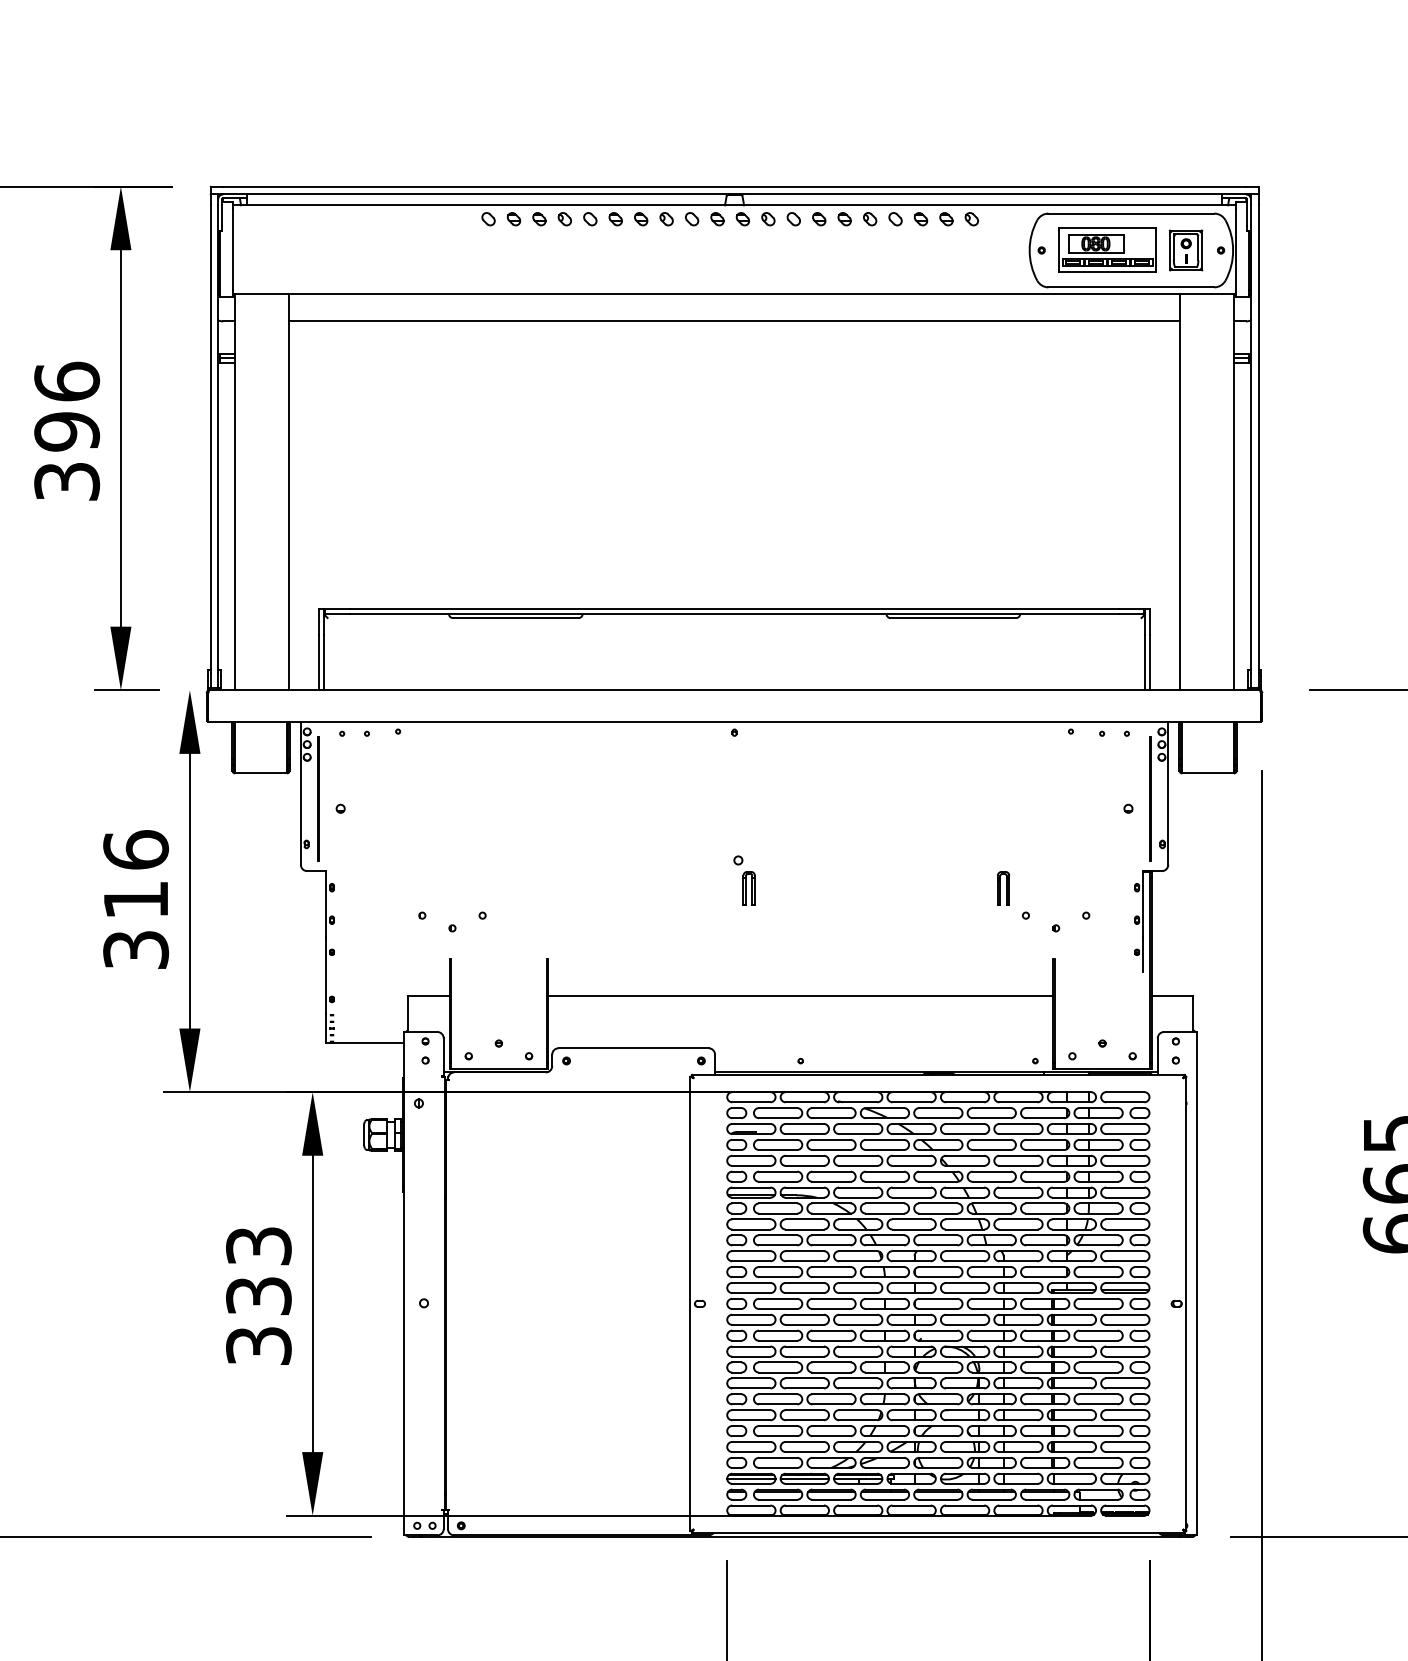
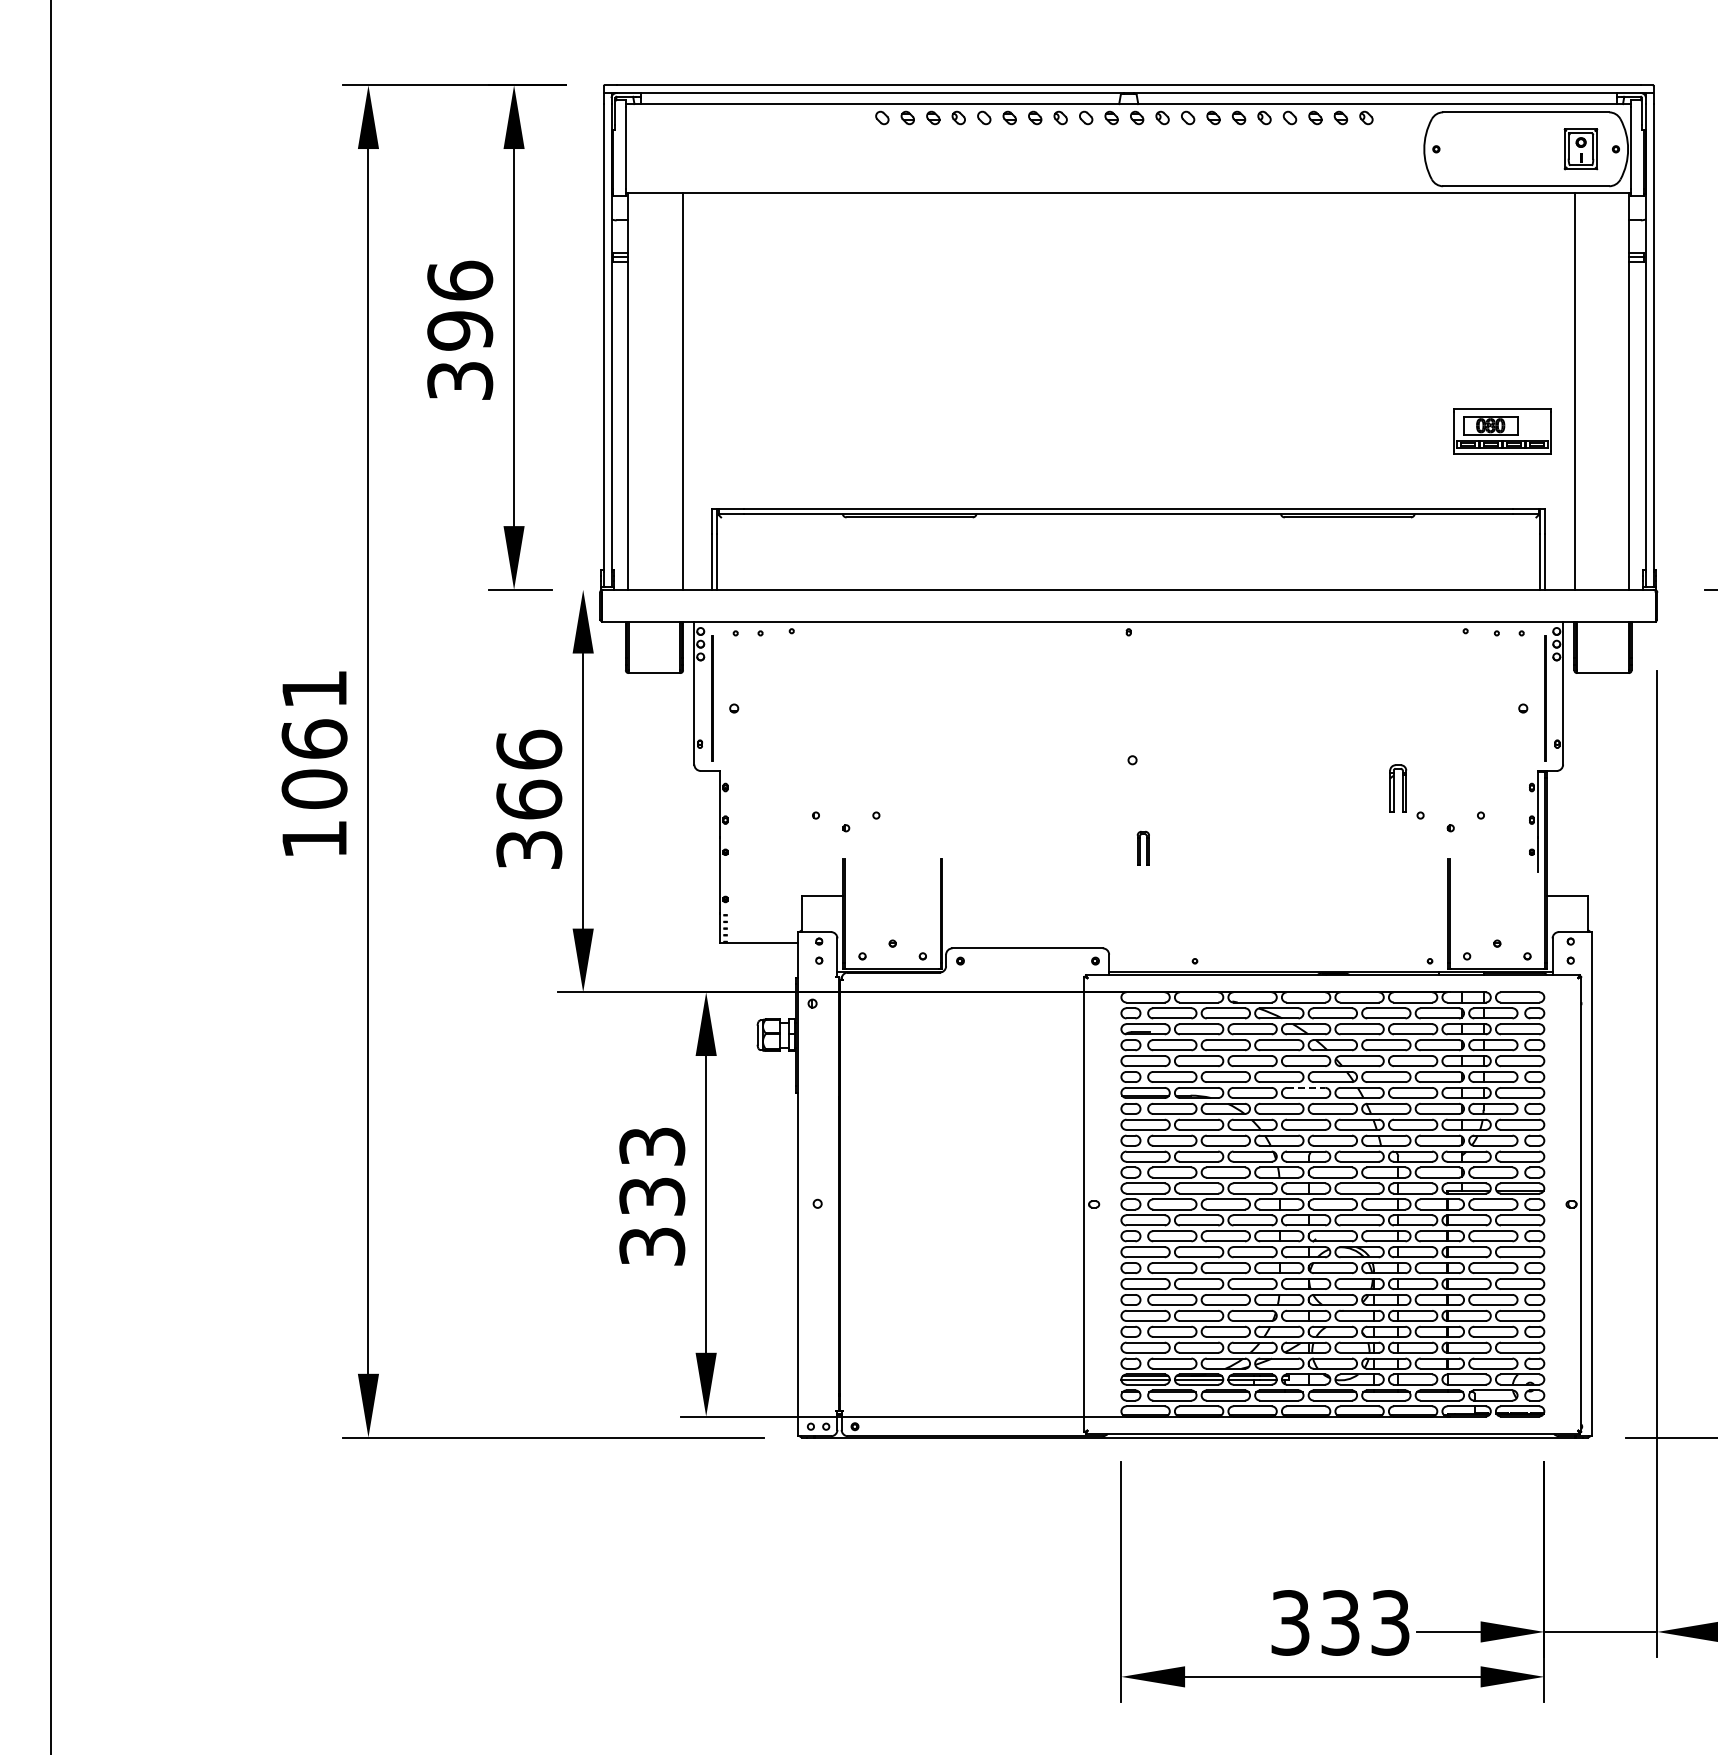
part: (1107, 249) -> (1502, 431), moved
line: (734, 321) -> (1128, 220), removed
part: (748, 887) -> (1142, 847), moved
part: (1002, 887) -> (1397, 787), size x1.4
text: (136, 899) -> (529, 799), 316 -> 366
line: (801, 995) -> (1195, 895), removed
line: (912, 1187) -> (1306, 1087), solid -> dashed

